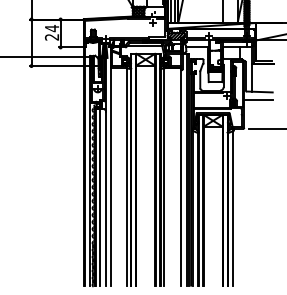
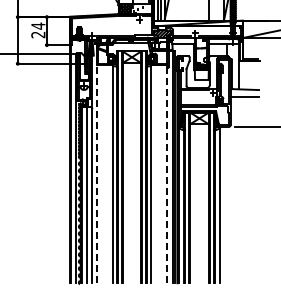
line: (110, 165) -> (96, 163), solid -> dashed
line: (180, 176) -> (166, 174), solid -> dashed

